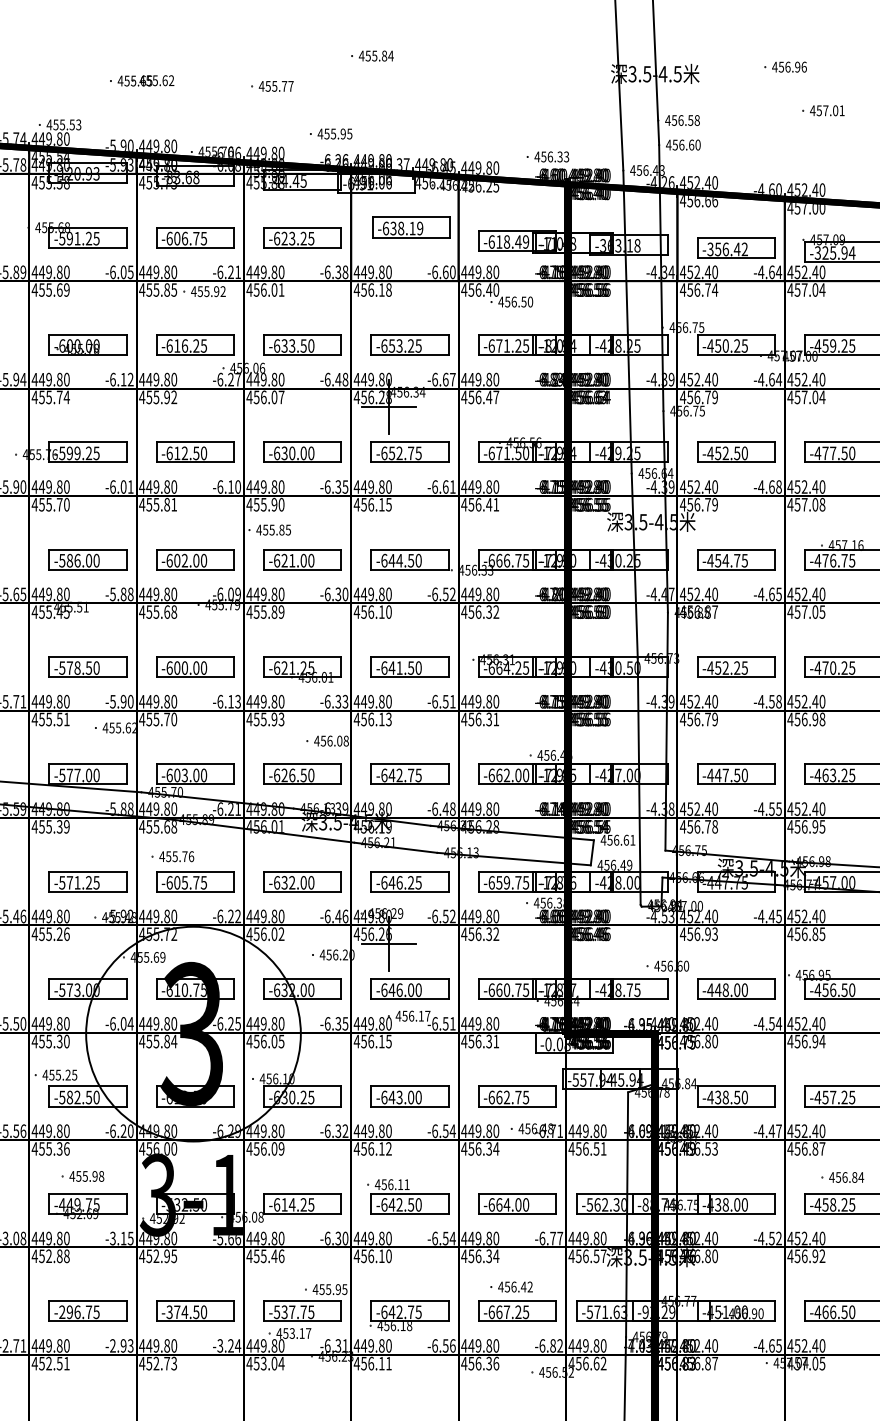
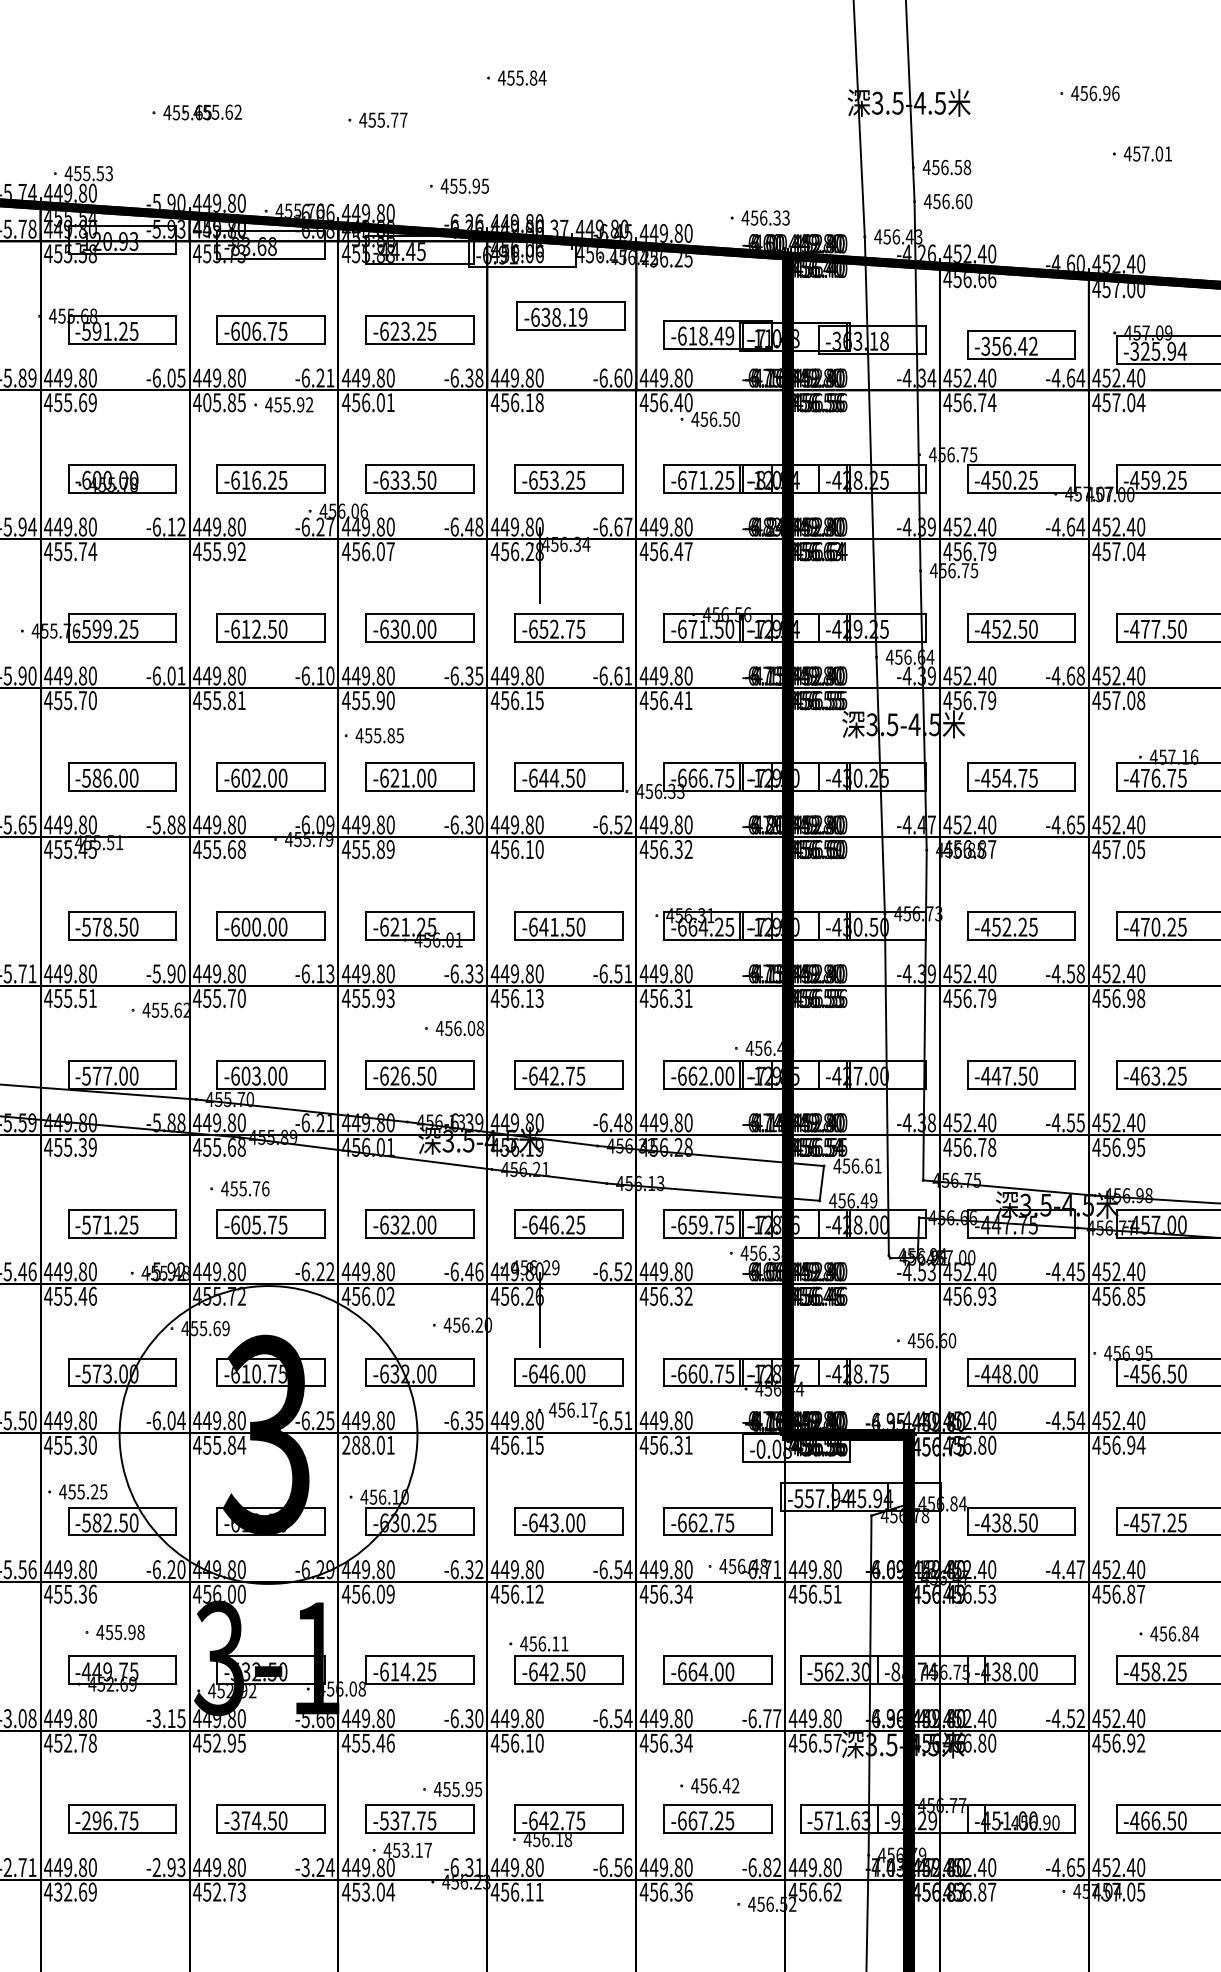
text: (149, 289) -> (207, 402), 455.85 -> 405.85
line: (388, 407) -> (539, 565), removed
text: (59, 933) -> (82, 1295), 455.26 -> 455.46
line: (388, 944) -> (539, 1310), removed
text: (264, 1040) -> (367, 1444), 456.05 -> 288.01
text: (60, 1255) -> (83, 1742), 452.88 -> 452.78
text: (54, 1363) -> (75, 1891), 452.51 -> 432.69

